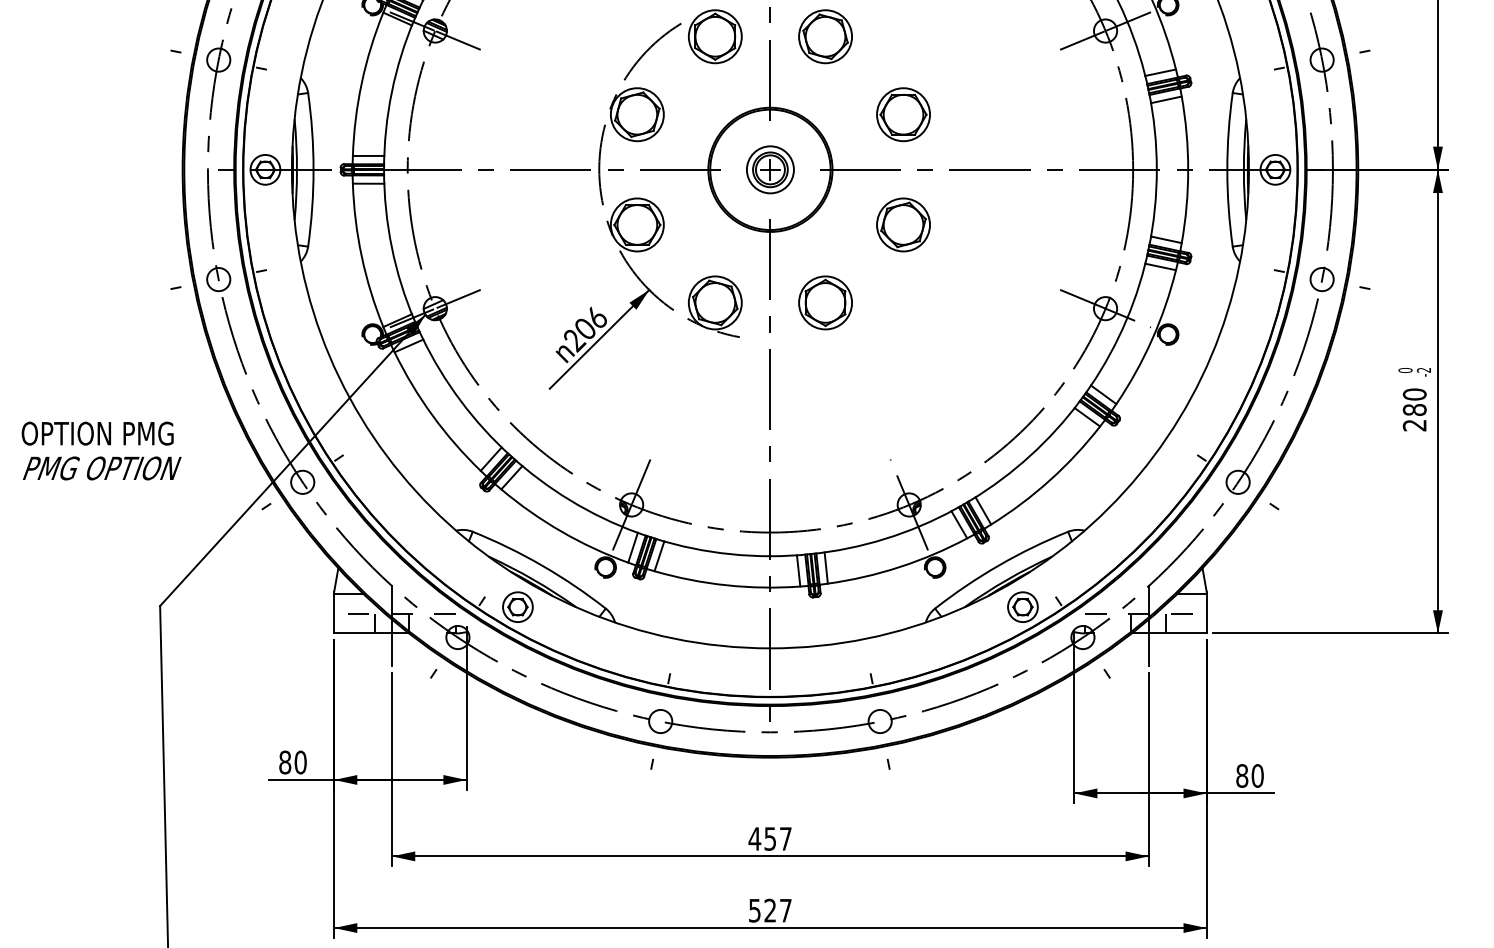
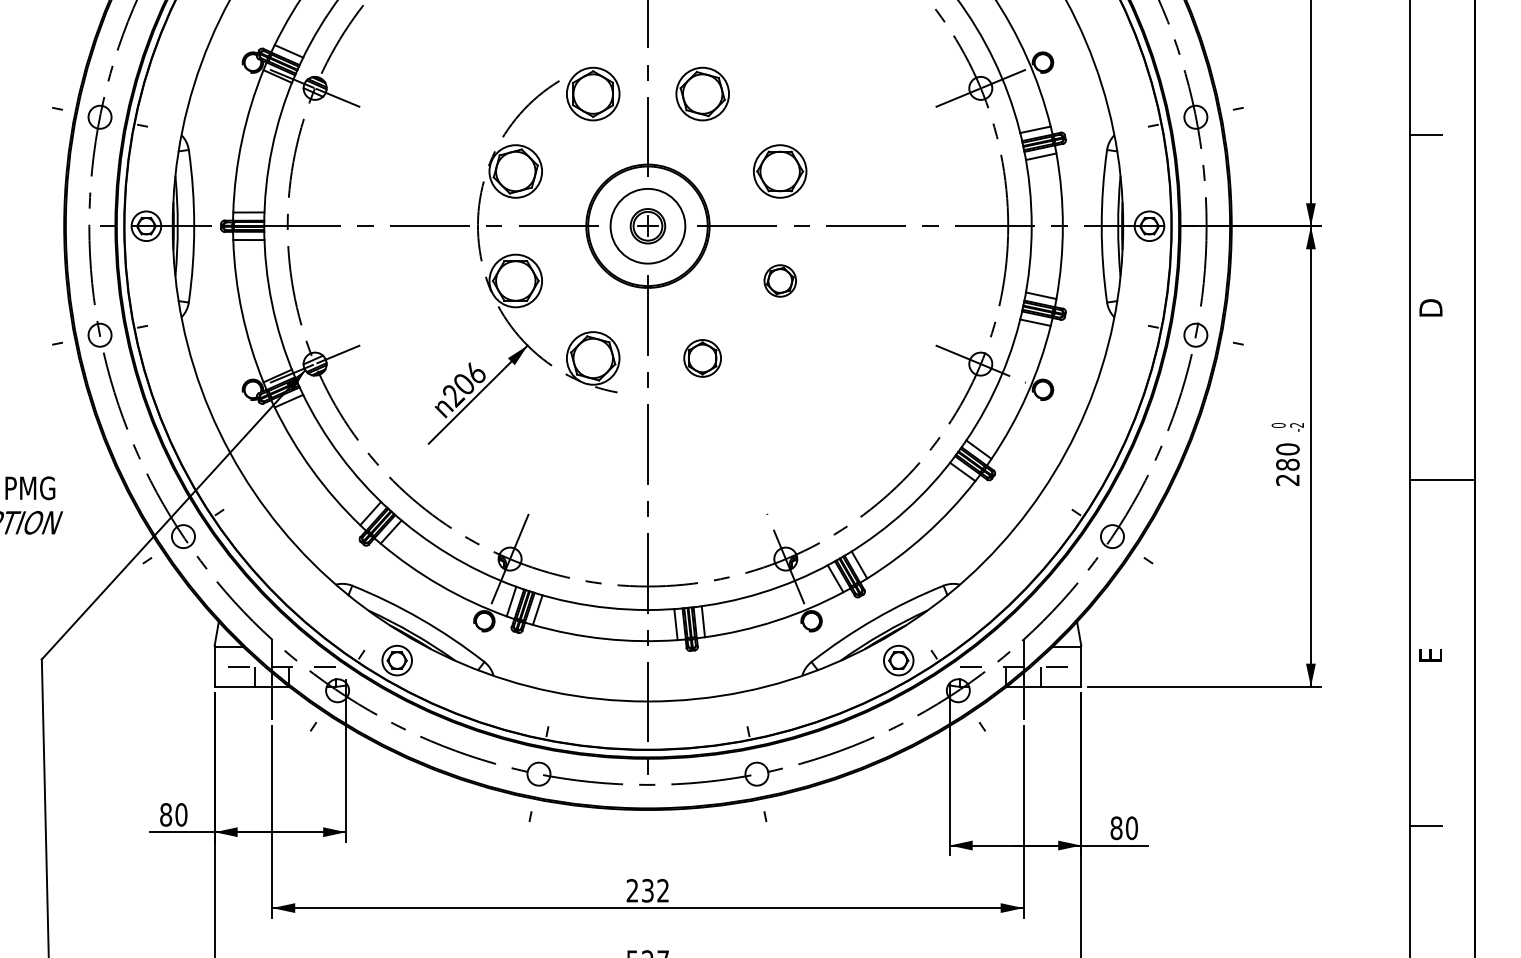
circle: (769, 169) -> (647, 225), size x1.6
part: (903, 224) -> (780, 280), size x0.6
part: (825, 302) -> (702, 358), size x0.7
text: (769, 838) -> (647, 890), 457 -> 232

